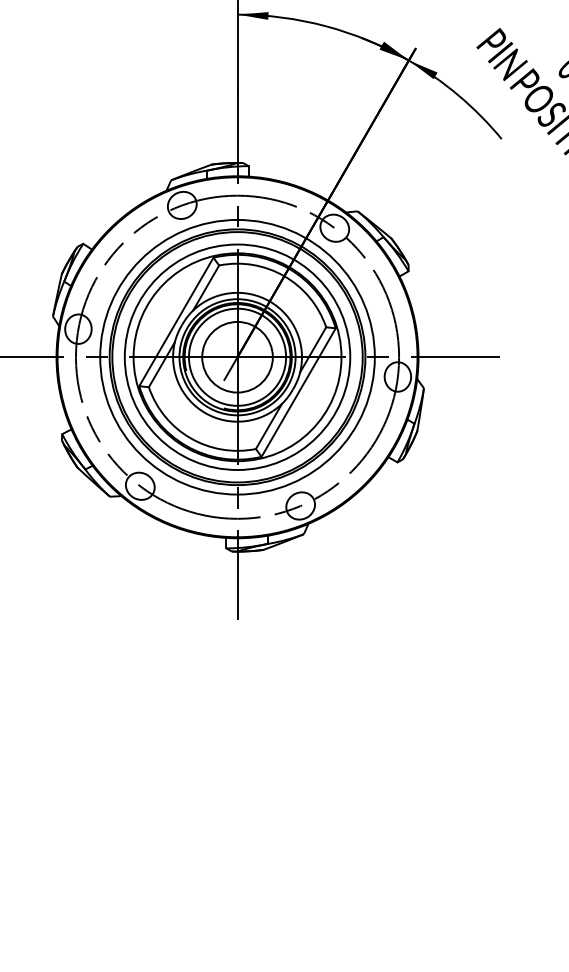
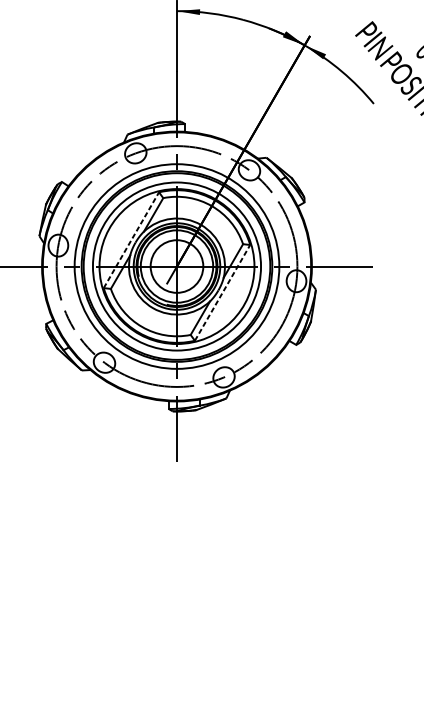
line: (176, 321) -> (131, 239), solid -> dashed
line: (298, 392) -> (222, 292), solid -> dashed

